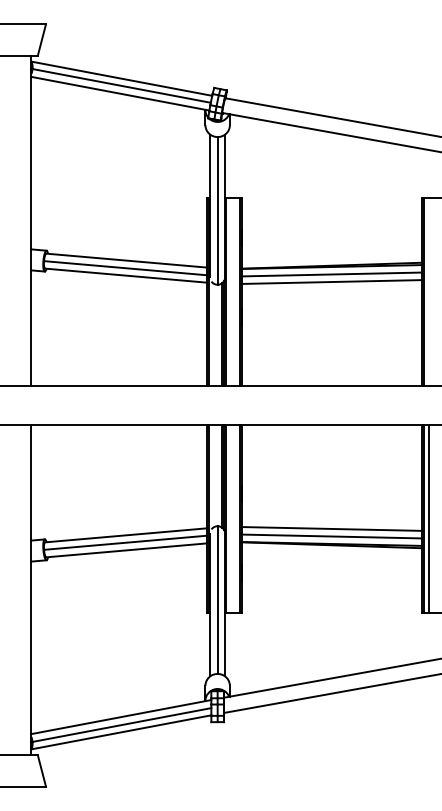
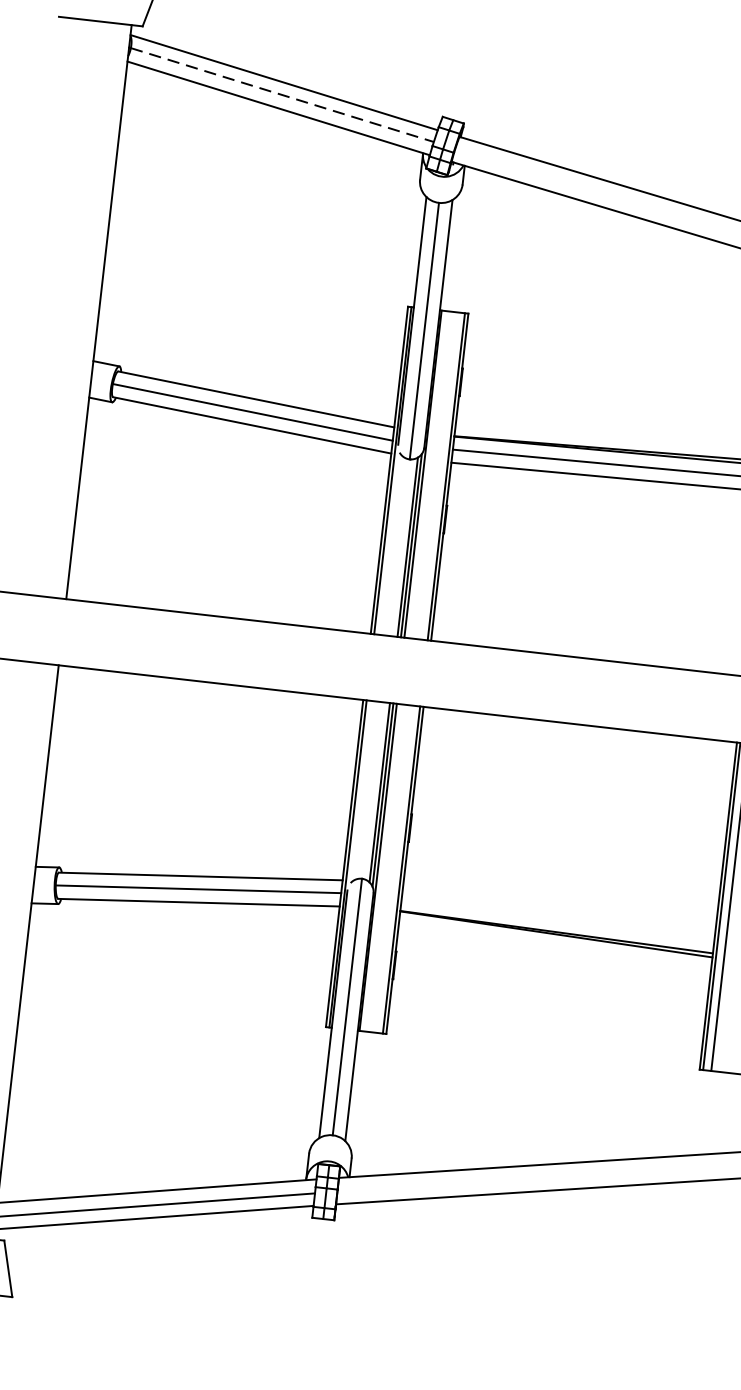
line: (121, 85) -> (282, 94), solid -> dashed
line: (331, 528) -> (559, 905), removed
line: (331, 536) -> (557, 919), removed

